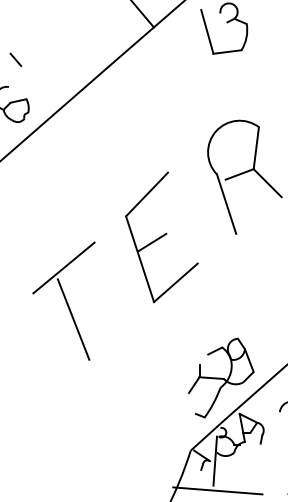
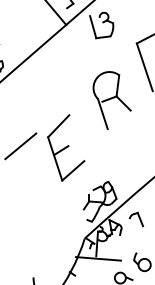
part: (162, 236) -> (66, 147), moved
line: (73, 319) -> (25, 172), removed

